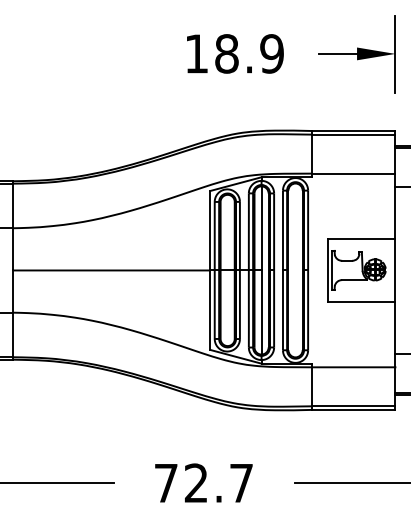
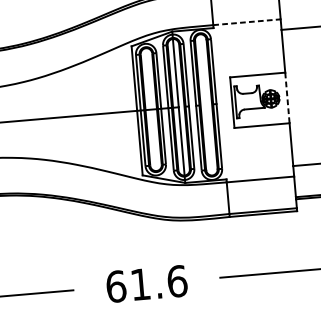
line: (353, 173) -> (246, 22), solid -> dashed
line: (395, 270) -> (287, 97), solid -> dashed
text: (203, 483) -> (146, 284), 72.7 -> 61.6

